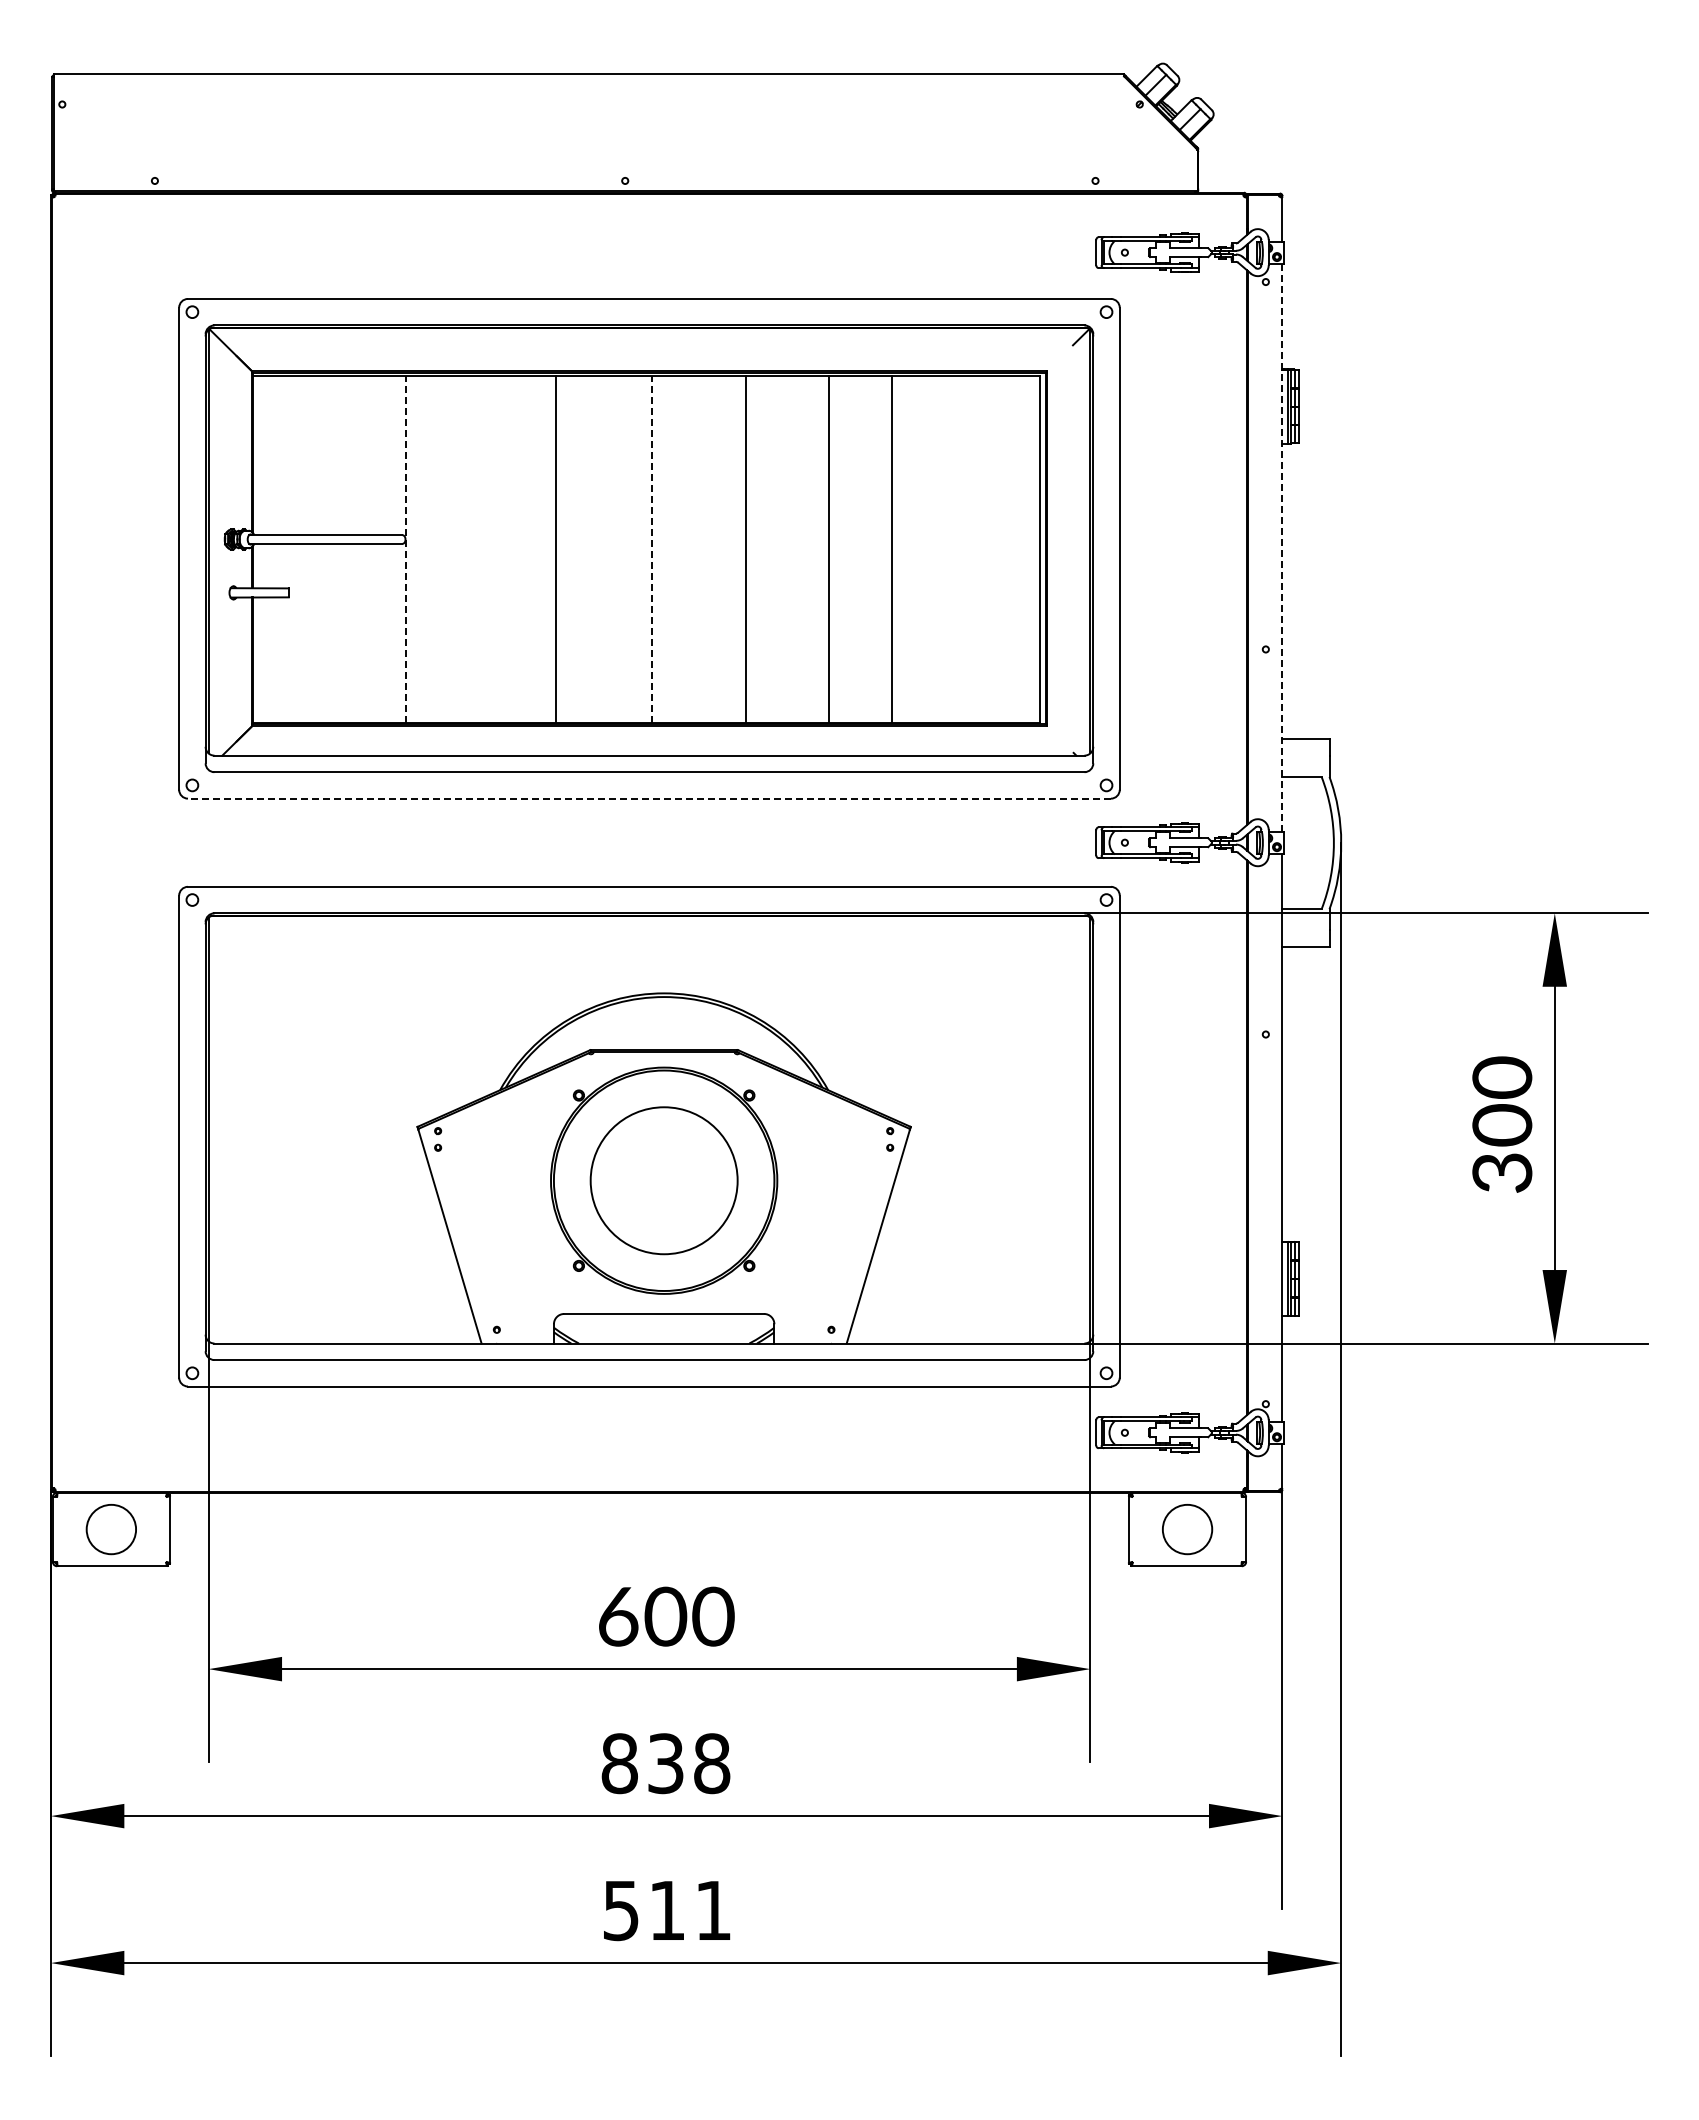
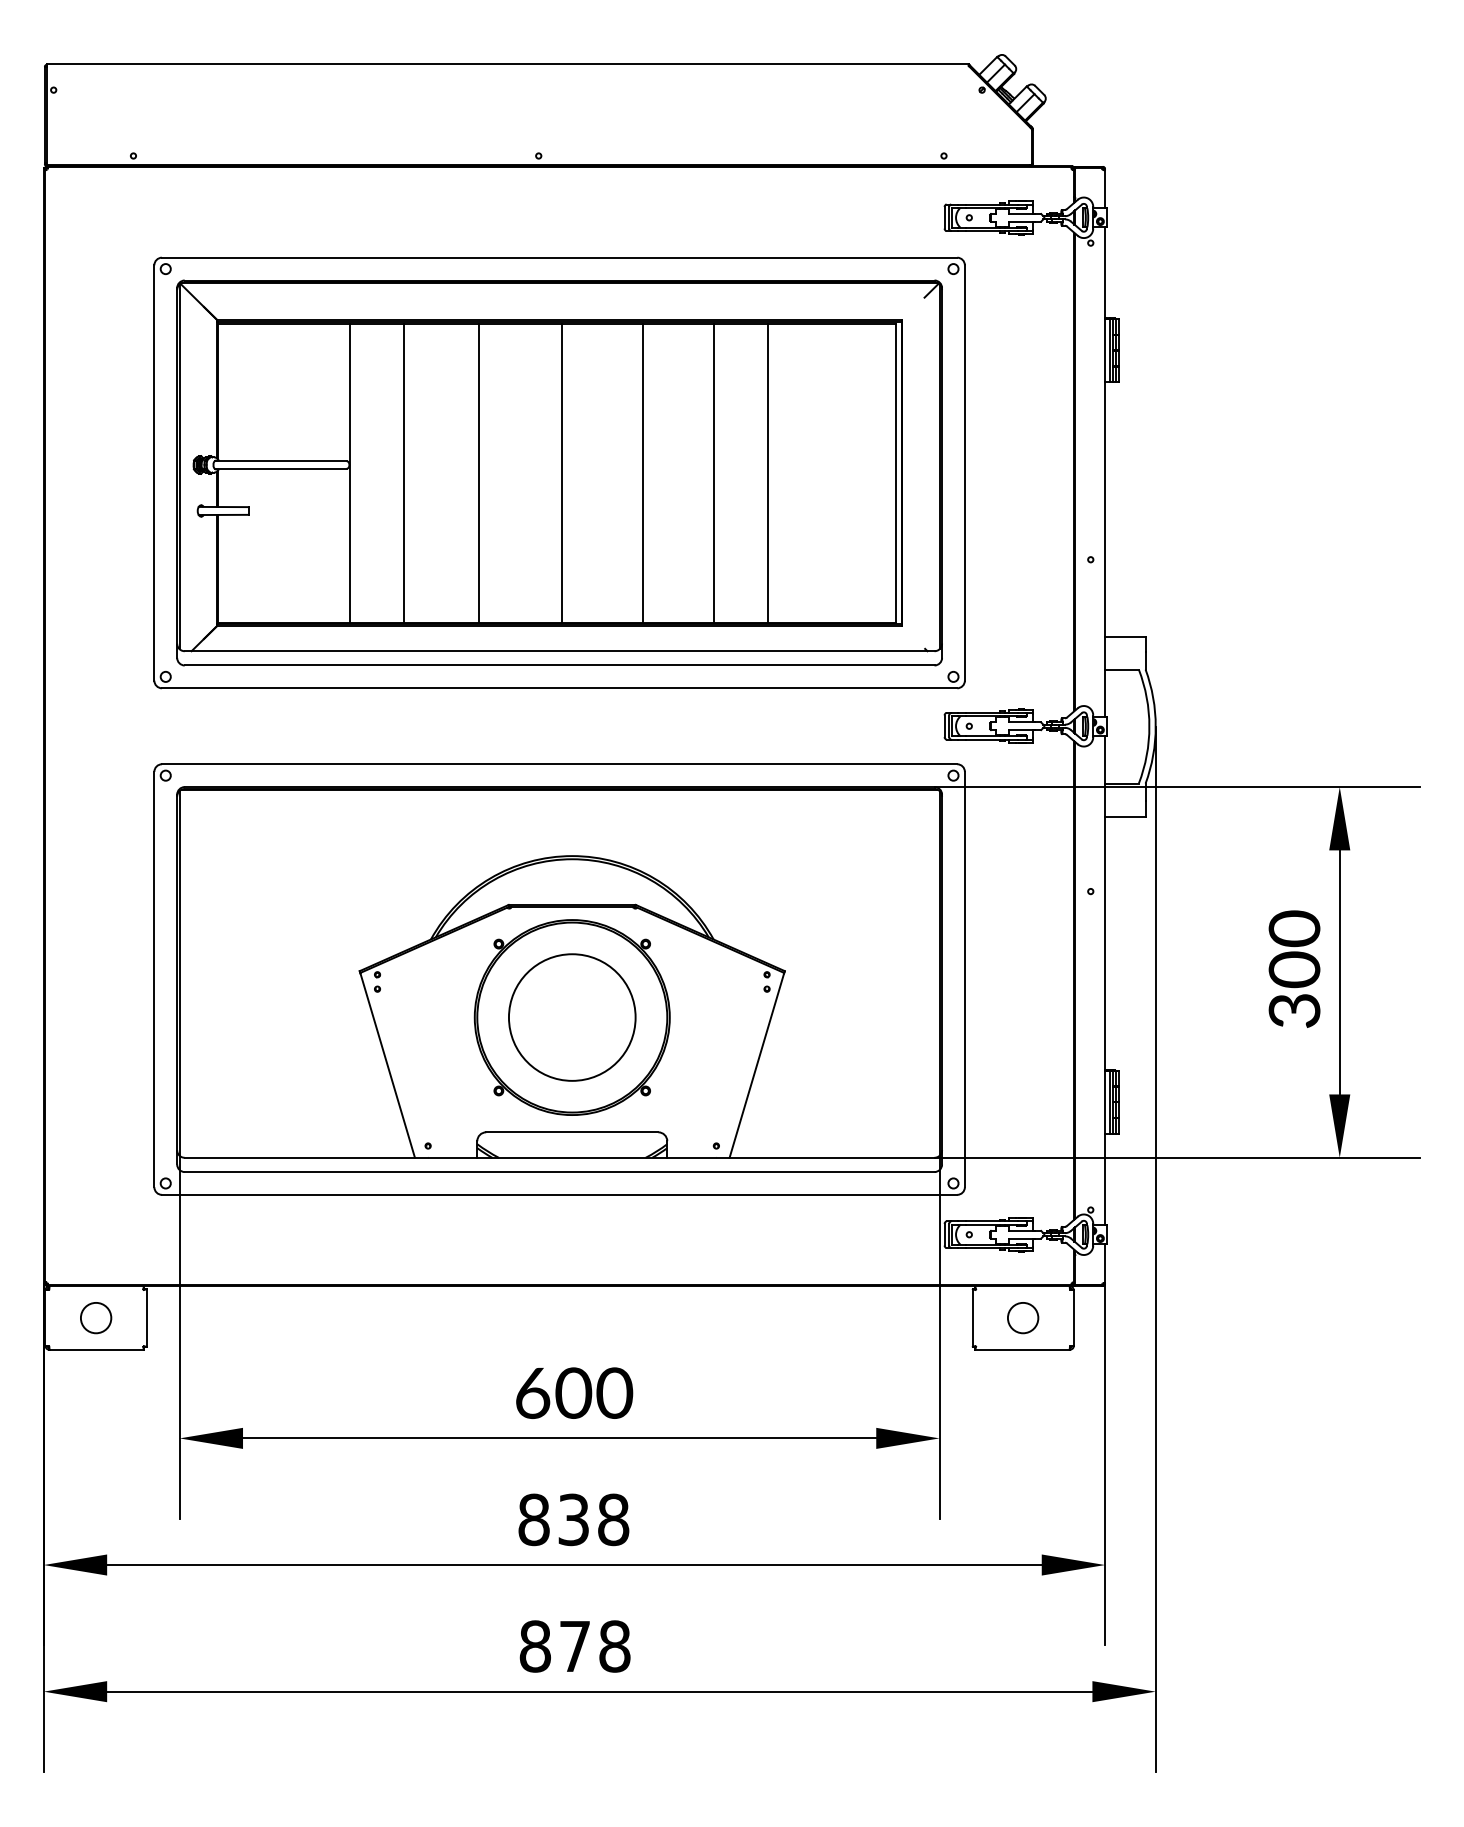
line: (1282, 548) -> (1105, 472), dashed -> solid
line: (405, 549) -> (349, 473), dashed -> solid
line: (469, 549) -> (404, 473), added
line: (652, 549) -> (562, 473), dashed -> solid
line: (648, 798) -> (558, 688), dashed -> solid
circle: (111, 1529) -> (96, 1318), size x0.71
circle: (1186, 1529) -> (1022, 1318), size x0.71
text: (667, 1910) -> (575, 1646), 511 -> 878

